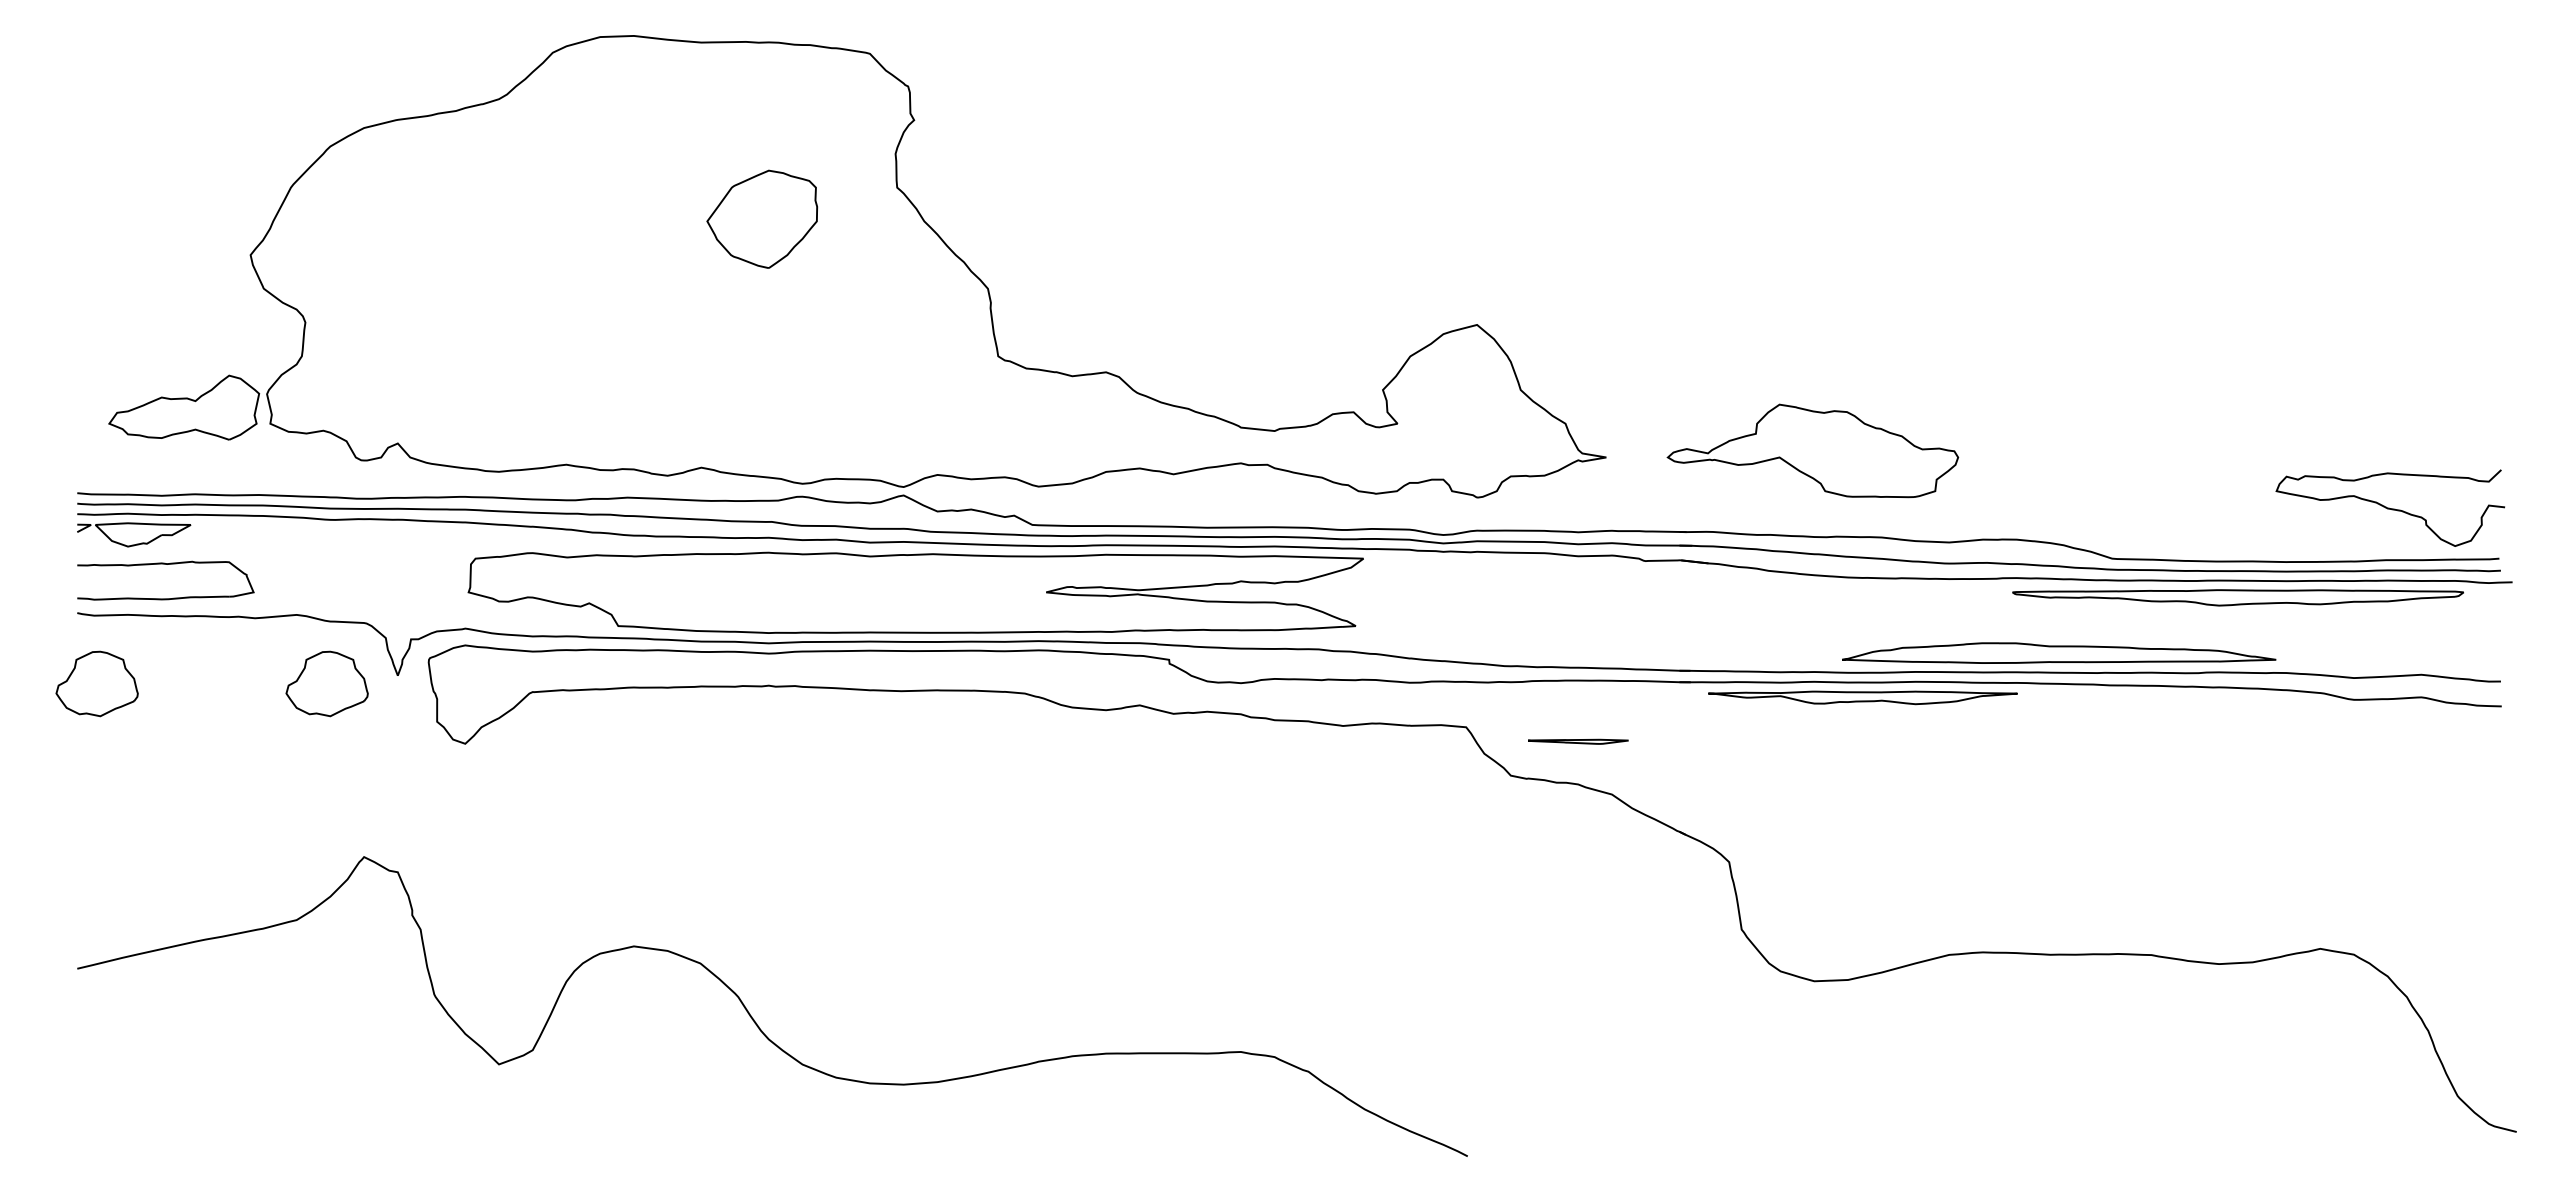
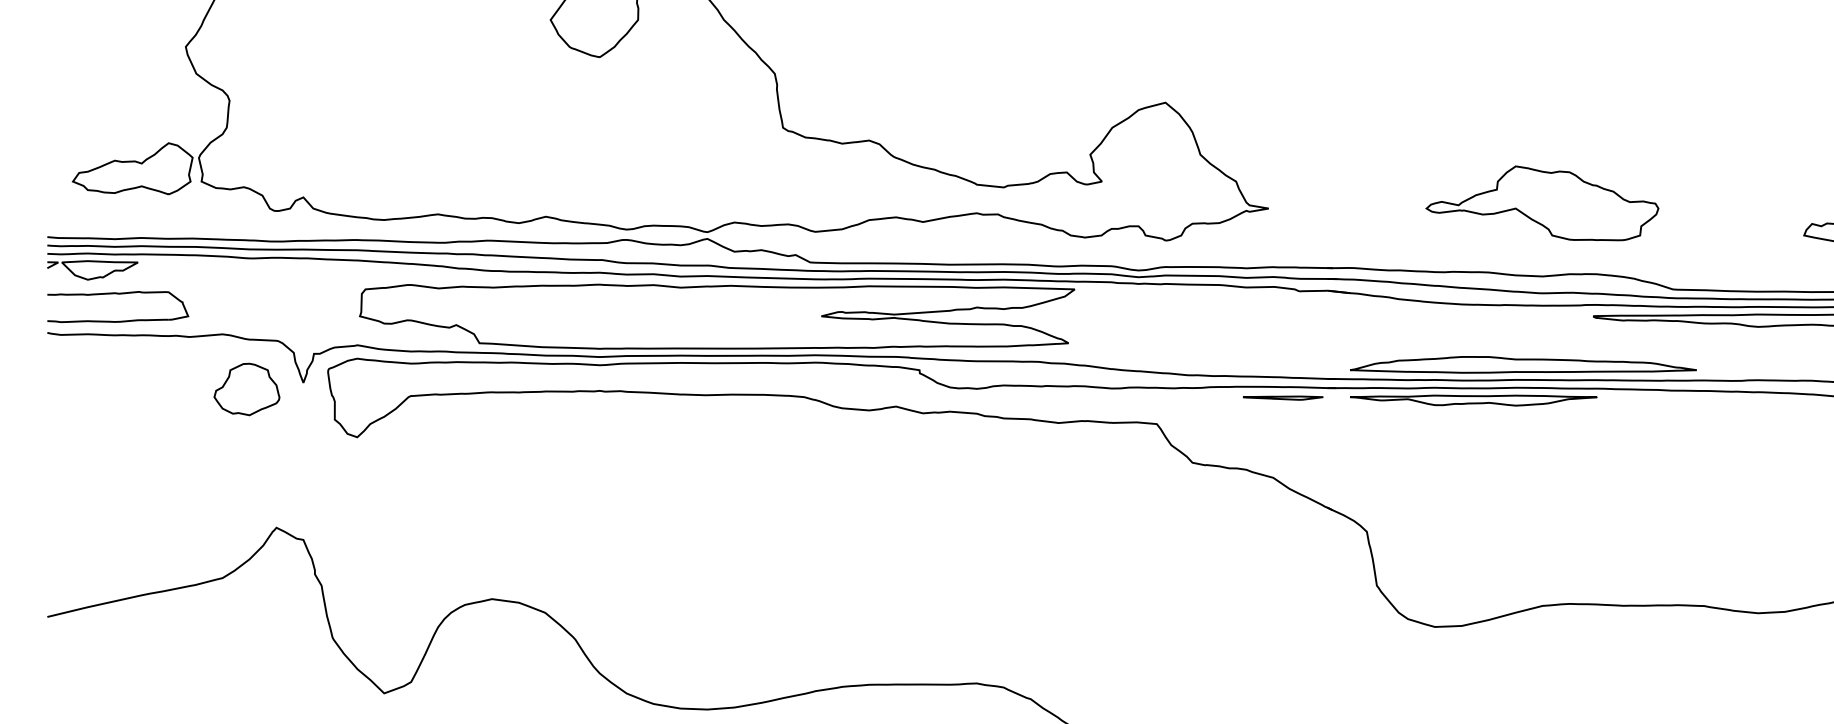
part: (1812, 450) -> (1542, 202), moved
part: (2059, 652) -> (1523, 364), moved
part: (96, 683) -> (62, 389), removed
part: (1578, 741) -> (1283, 397), moved

